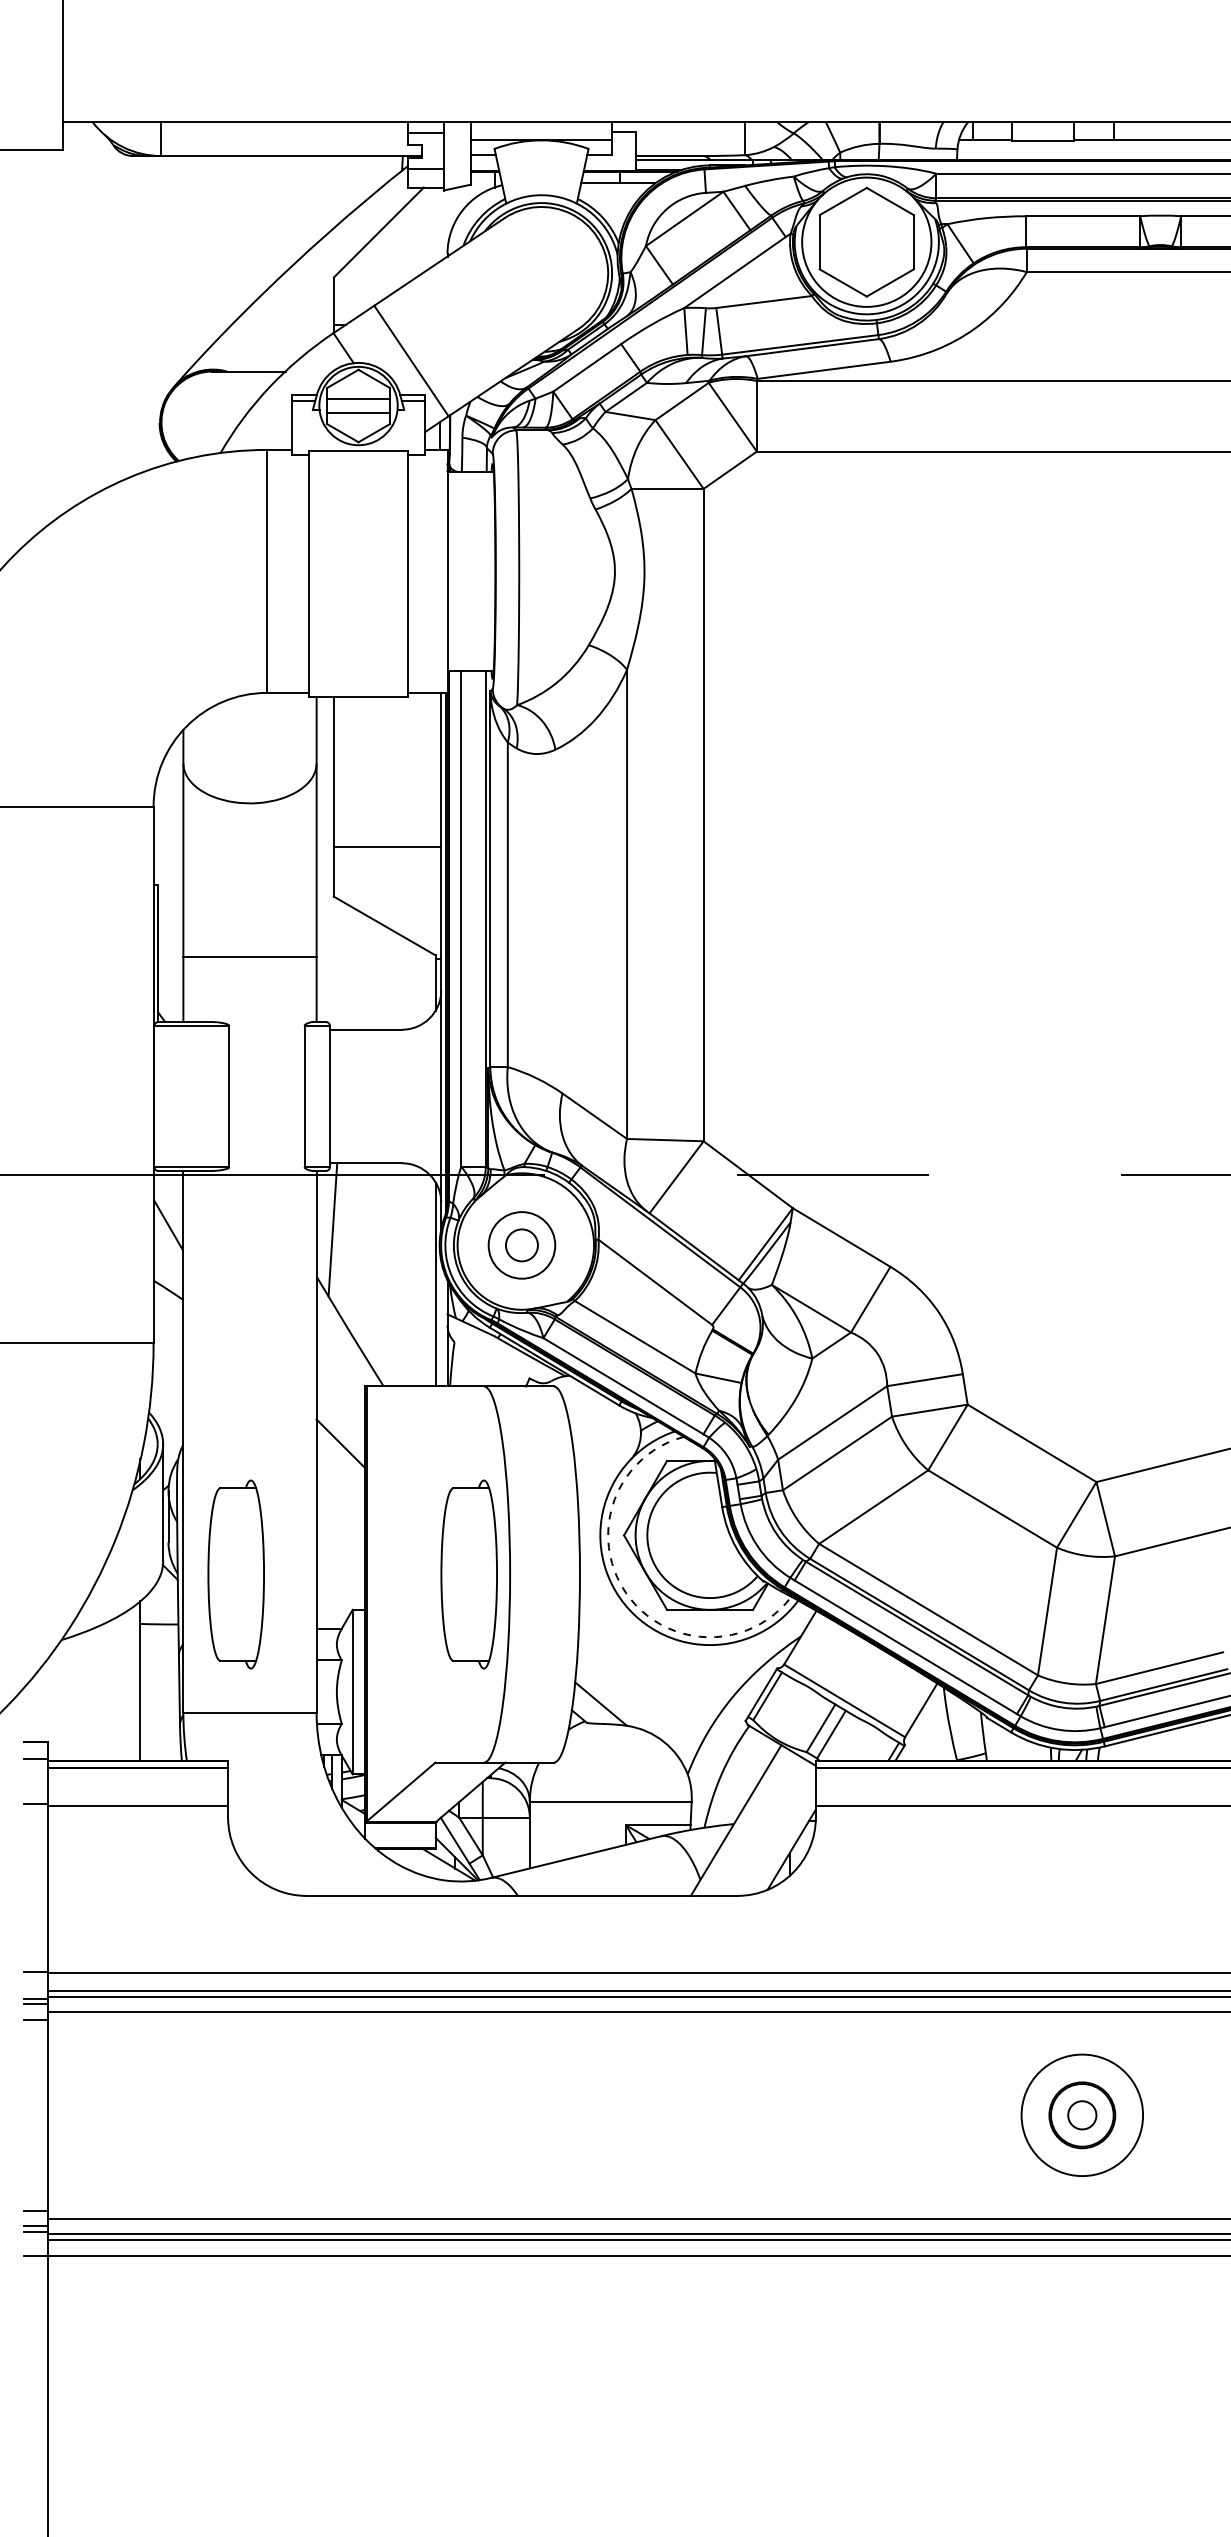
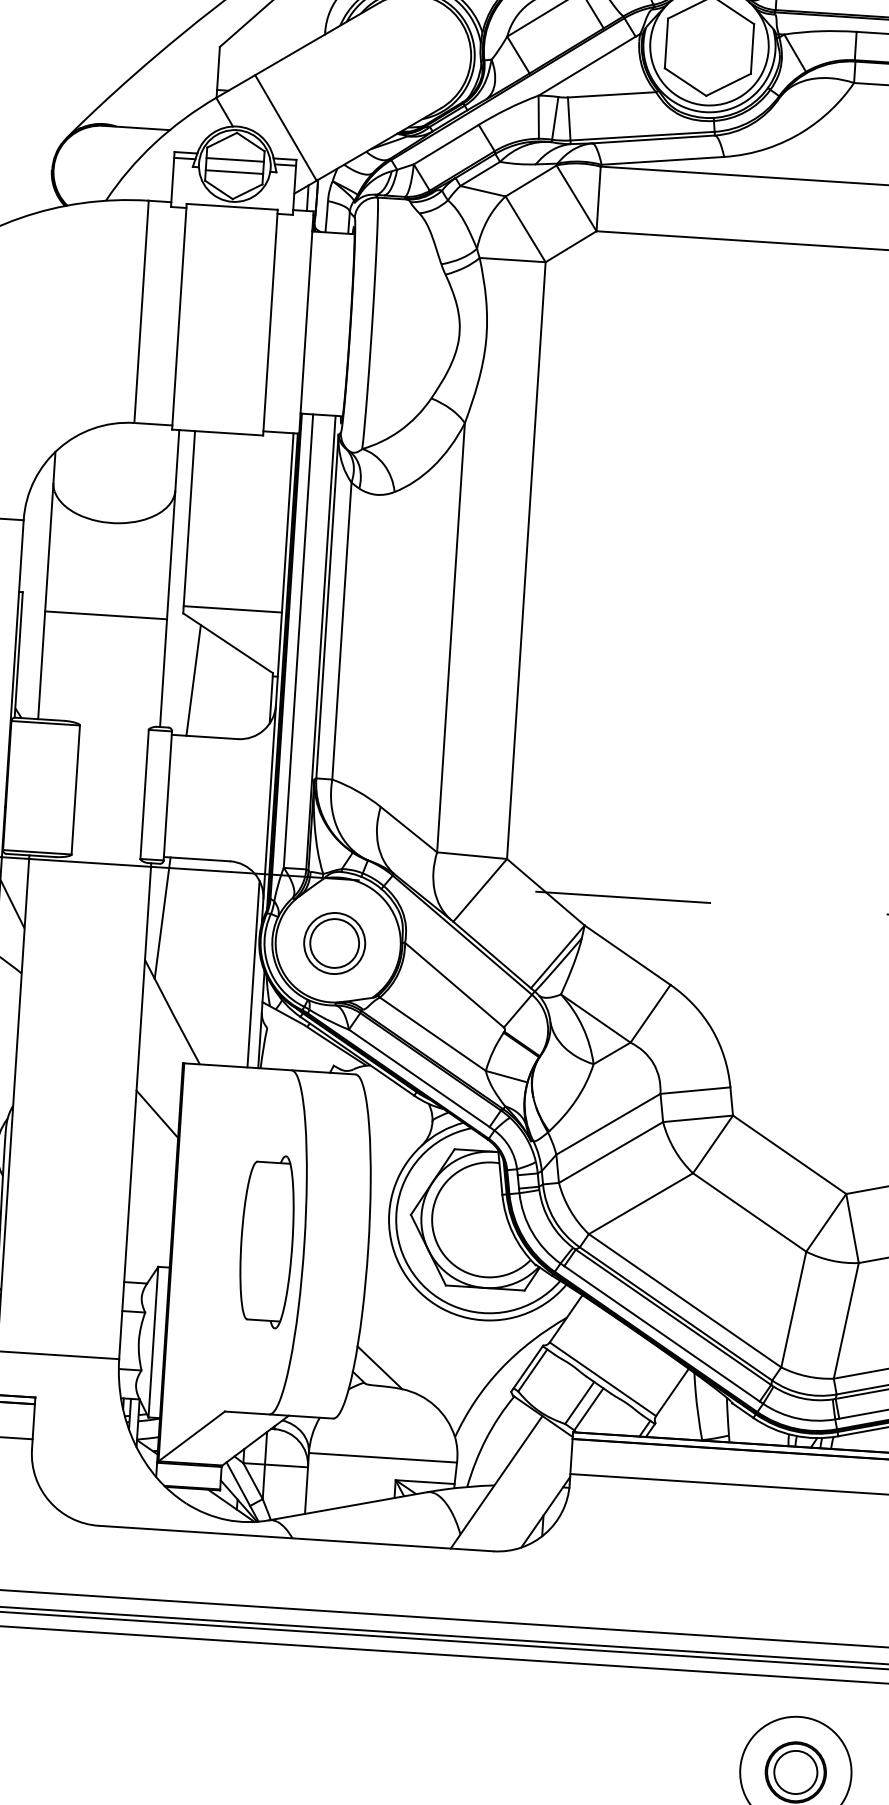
line: (387, 846) -> (232, 609), moved
line: (249, 957) -> (105, 615), moved
line: (349, 968) -> (193, 679), added
circle: (521, 1245) -> (334, 943), size x1.67
part: (235, 1574) -> (53, 1227), removed
arc: (625, 1592) -> (408, 1267), dashed -> solid
circle: (1081, 2114) -> (795, 1771), size x1.67

